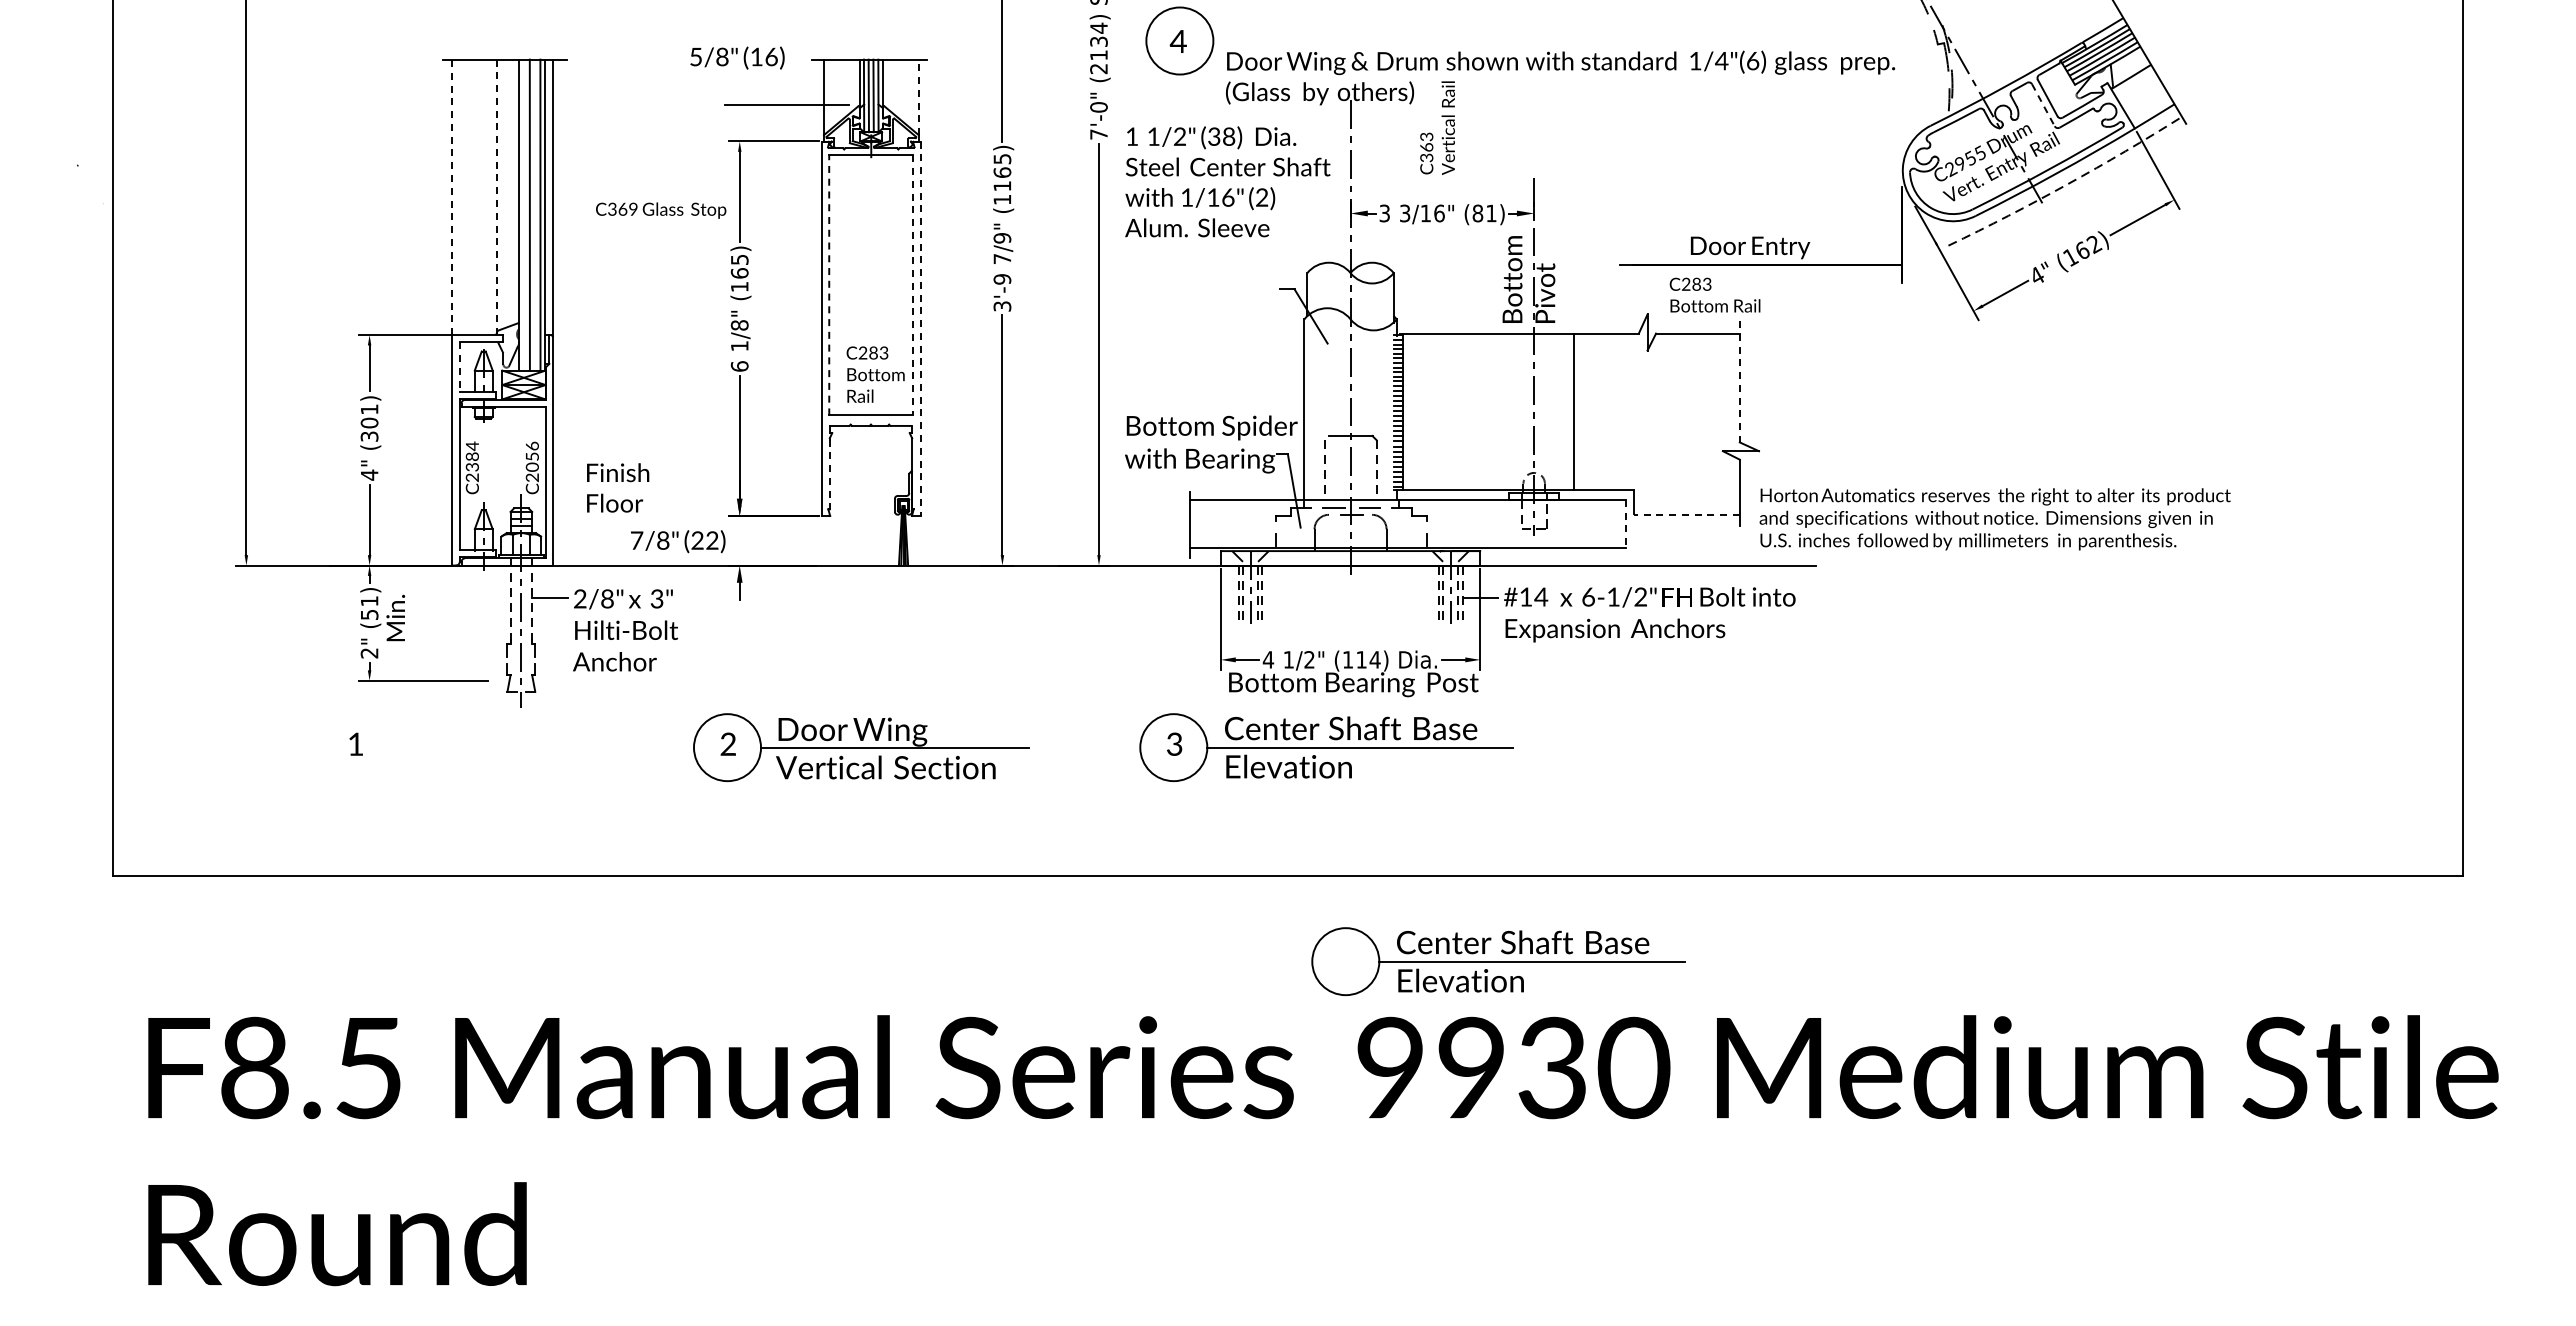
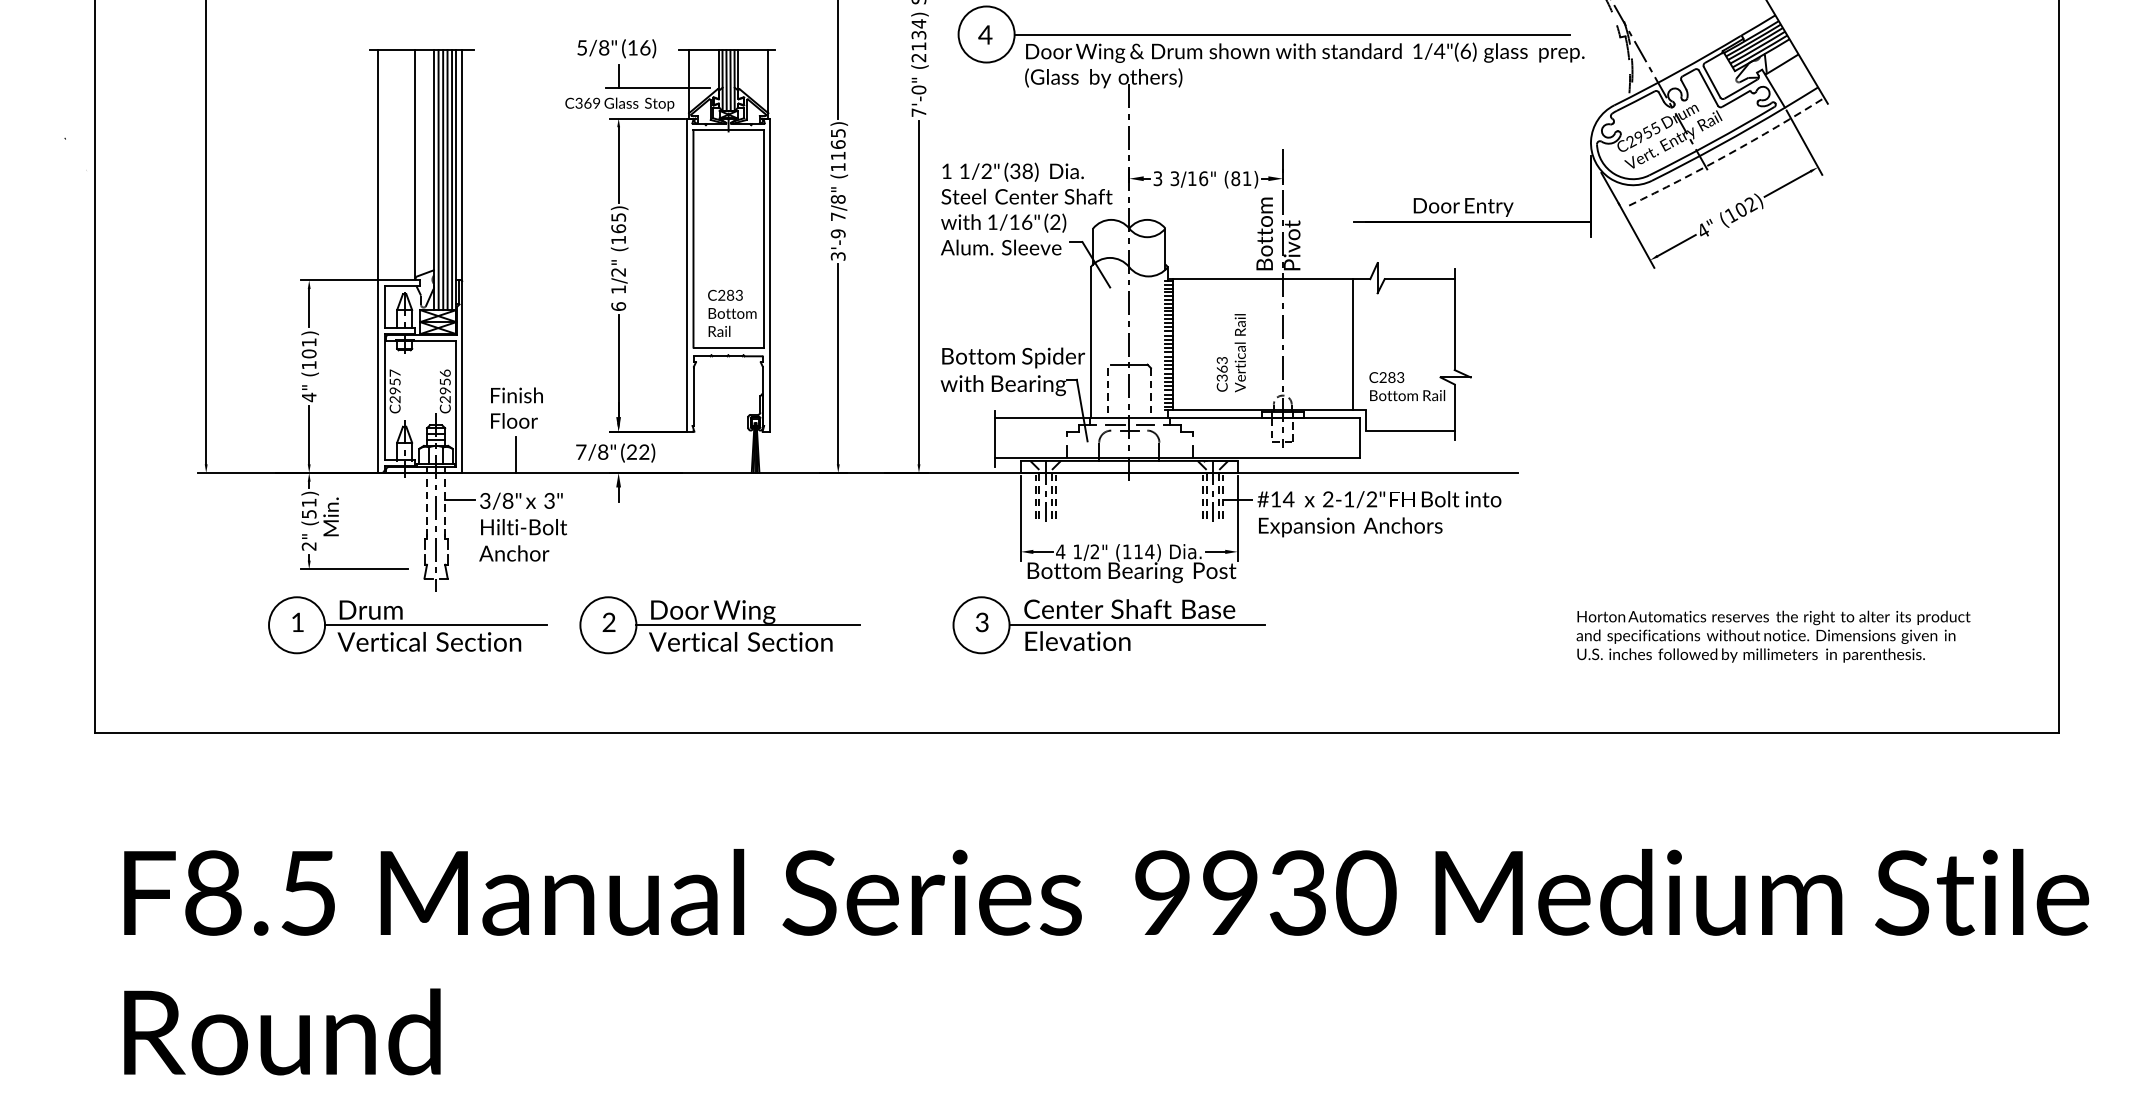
line: (1545, 41) -> (1292, 34), added
line: (739, 90) -> (618, 75), added
line: (918, 97) -> (768, 81), dashed -> solid
line: (2043, 105) -> (1708, 88), dashed -> solid
text: (1437, 127) -> (1231, 352), moved
text: (1227, 181) -> (1026, 208), moved
line: (452, 197) -> (378, 165), dashed -> solid
line: (496, 197) -> (415, 165), dashed -> solid
text: (661, 210) -> (620, 104), moved
line: (524, 214) -> (438, 179), added
line: (535, 214) -> (447, 179), added
text: (1002, 238) -> (838, 199), 7/9" -> 7/8"
text: (2082, 249) -> (1741, 208), (162) -> (102)
line: (829, 284) -> (693, 238), dashed -> solid
line: (913, 285) -> (763, 238), dashed -> solid
text: (1714, 294) -> (1406, 386), moved
text: (739, 325) -> (618, 272), 1/8" -> 1/2"
line: (920, 329) -> (769, 275), dashed -> solid
line: (459, 367) -> (384, 307), dashed -> solid
line: (1739, 381) -> (1454, 319), dashed -> solid
line: (1573, 411) -> (1353, 344), moved
text: (369, 436) -> (309, 365), (301) -> (101)
text: (471, 456) -> (394, 381), C2384 -> C2957
text: (532, 466) -> (445, 390), C2056 -> C2956
line: (829, 474) -> (693, 396), dashed -> solid
line: (1686, 515) -> (1410, 431), dashed -> solid
text: (1994, 519) -> (1772, 636), moved
line: (1626, 523) -> (1359, 437), dashed -> solid
text: (678, 541) -> (615, 452), moved
line: (617, 543) -> (516, 454), added
text: (1588, 596) -> (1328, 498), 6-1/2" -> 2-1/2"
text: (580, 602) -> (485, 503), 2/8" -> 3/8"
part: (487, 747) -> (407, 625), added
part: (1498, 961) -> (1252, 804), removed

